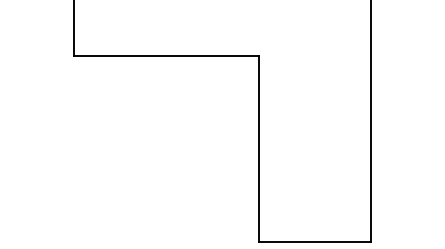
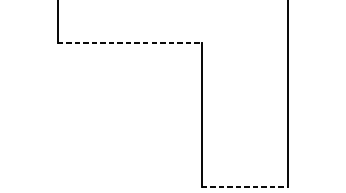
line: (166, 56) -> (129, 43), solid -> dashed
line: (315, 241) -> (245, 187), solid -> dashed

